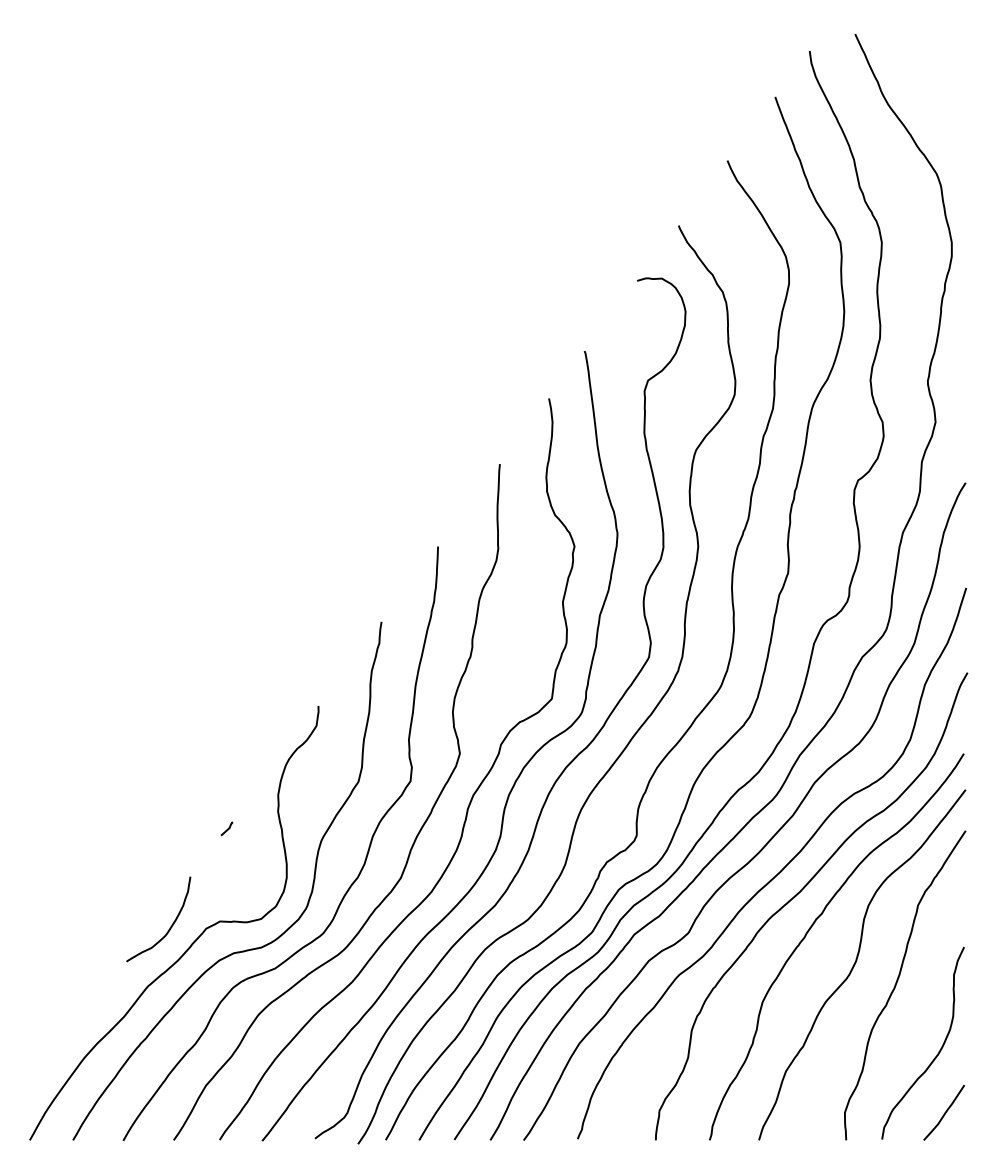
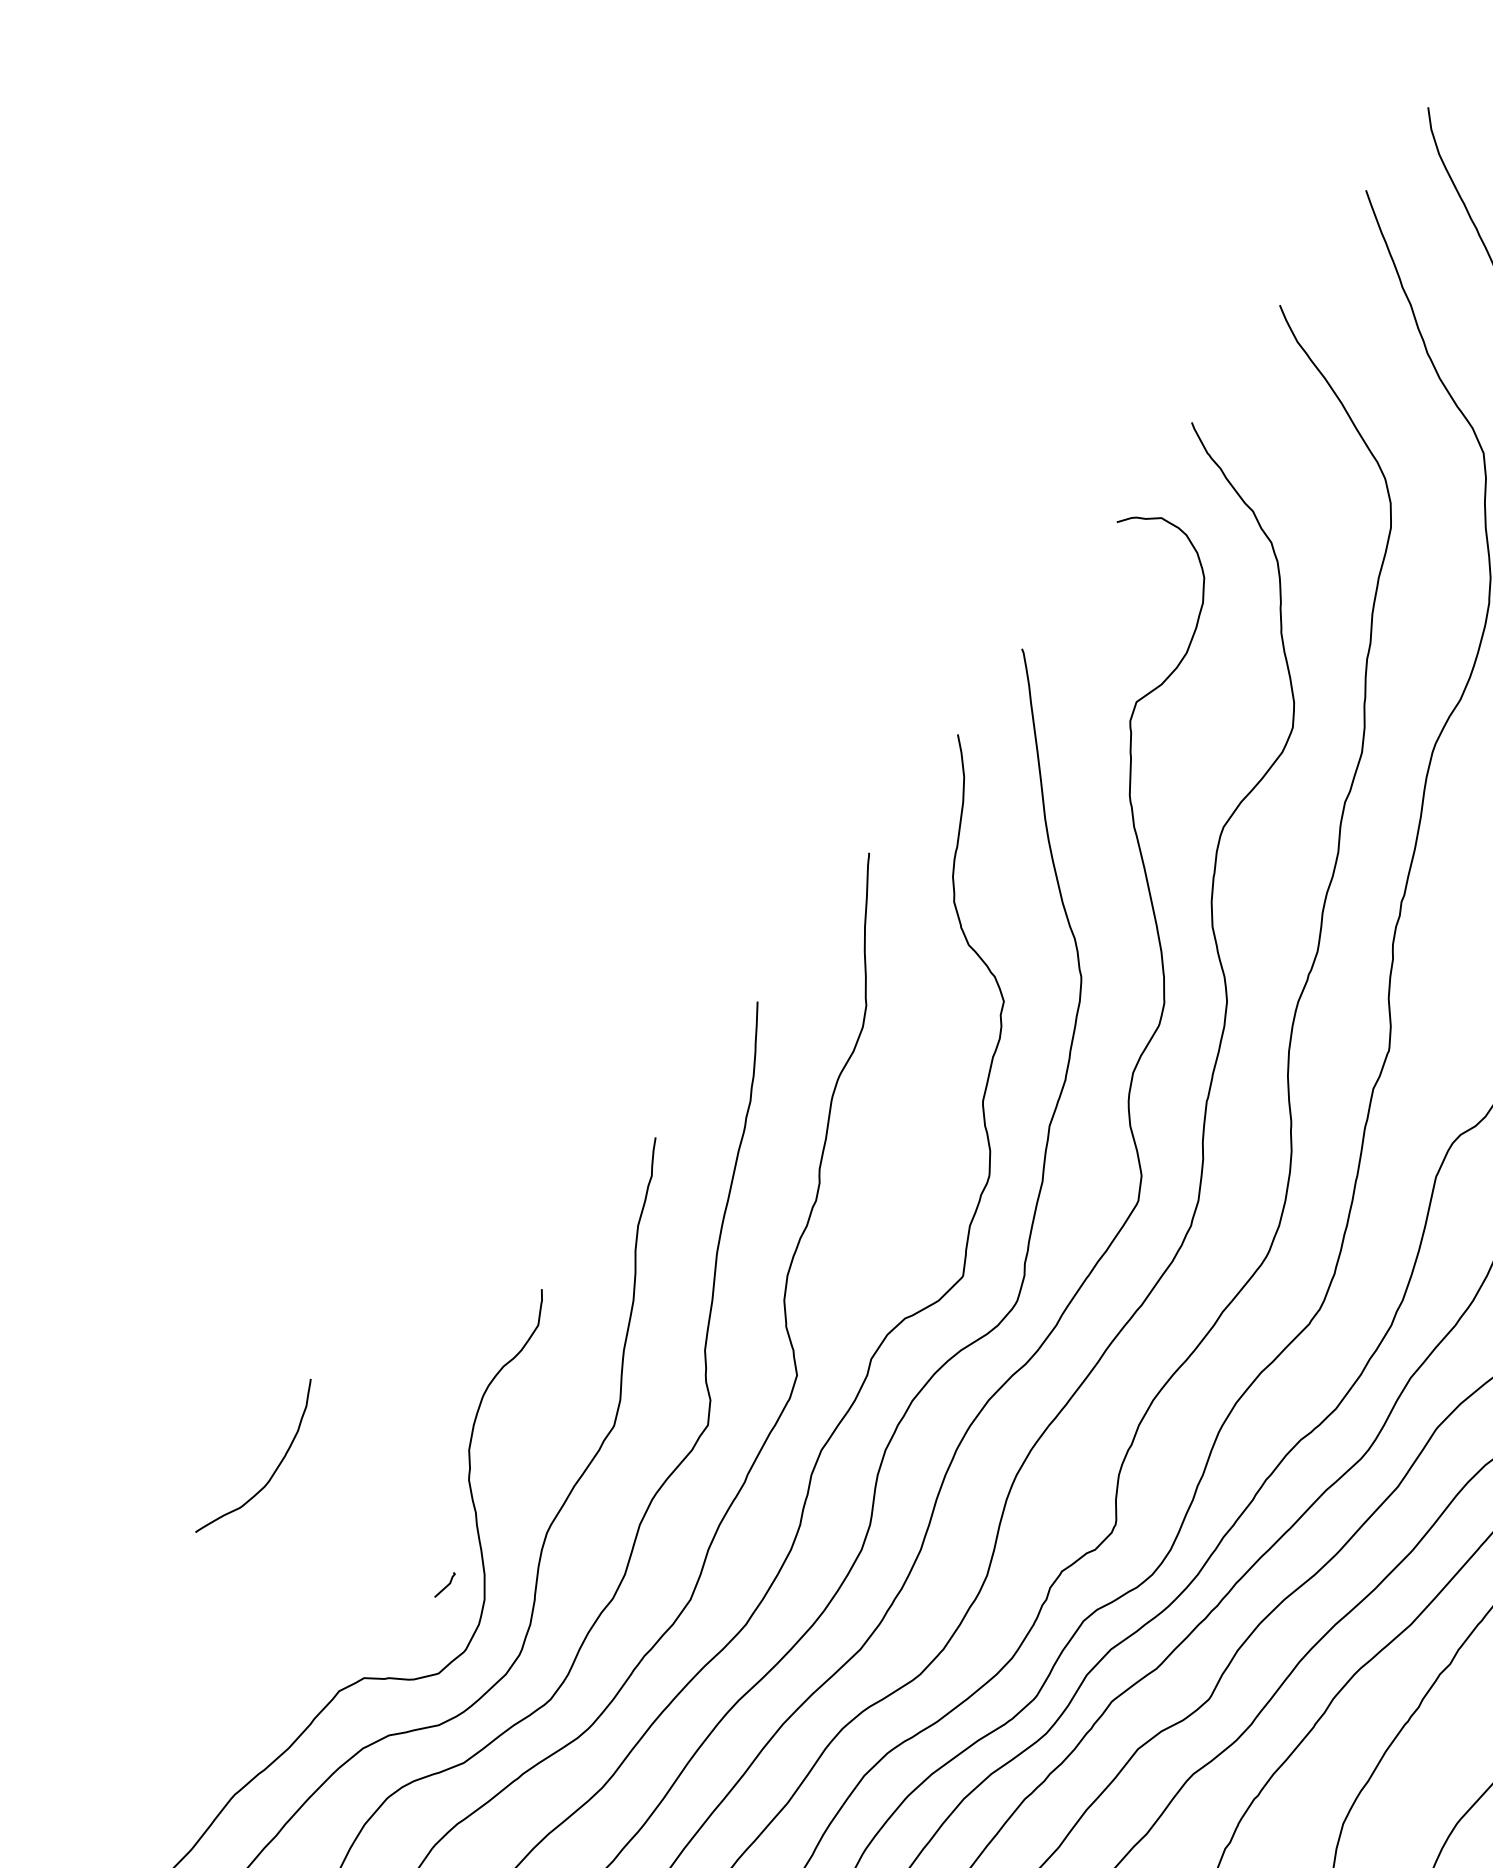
line: (227, 828) -> (446, 1584), moved
curve: (170, 926) -> (274, 1468), moved

